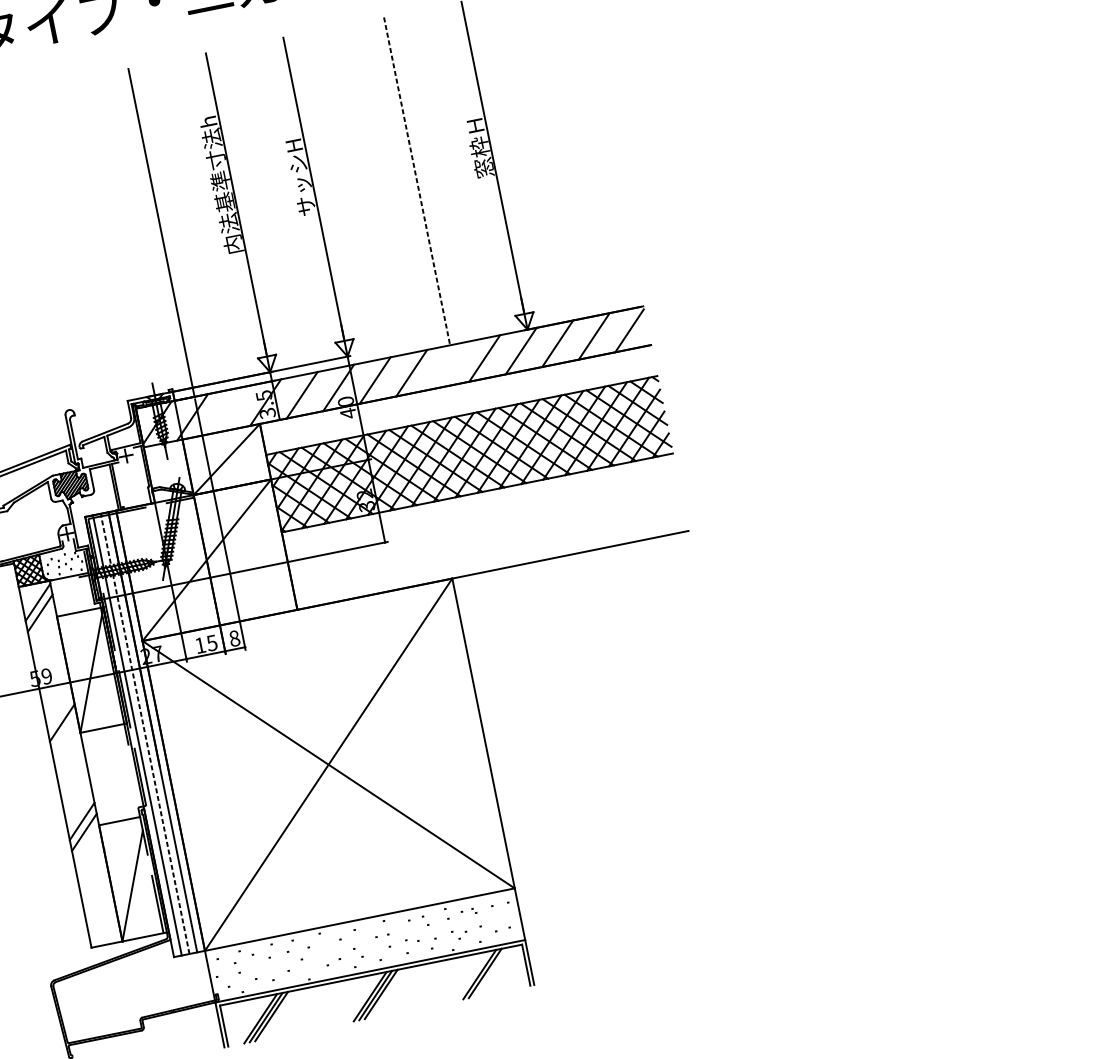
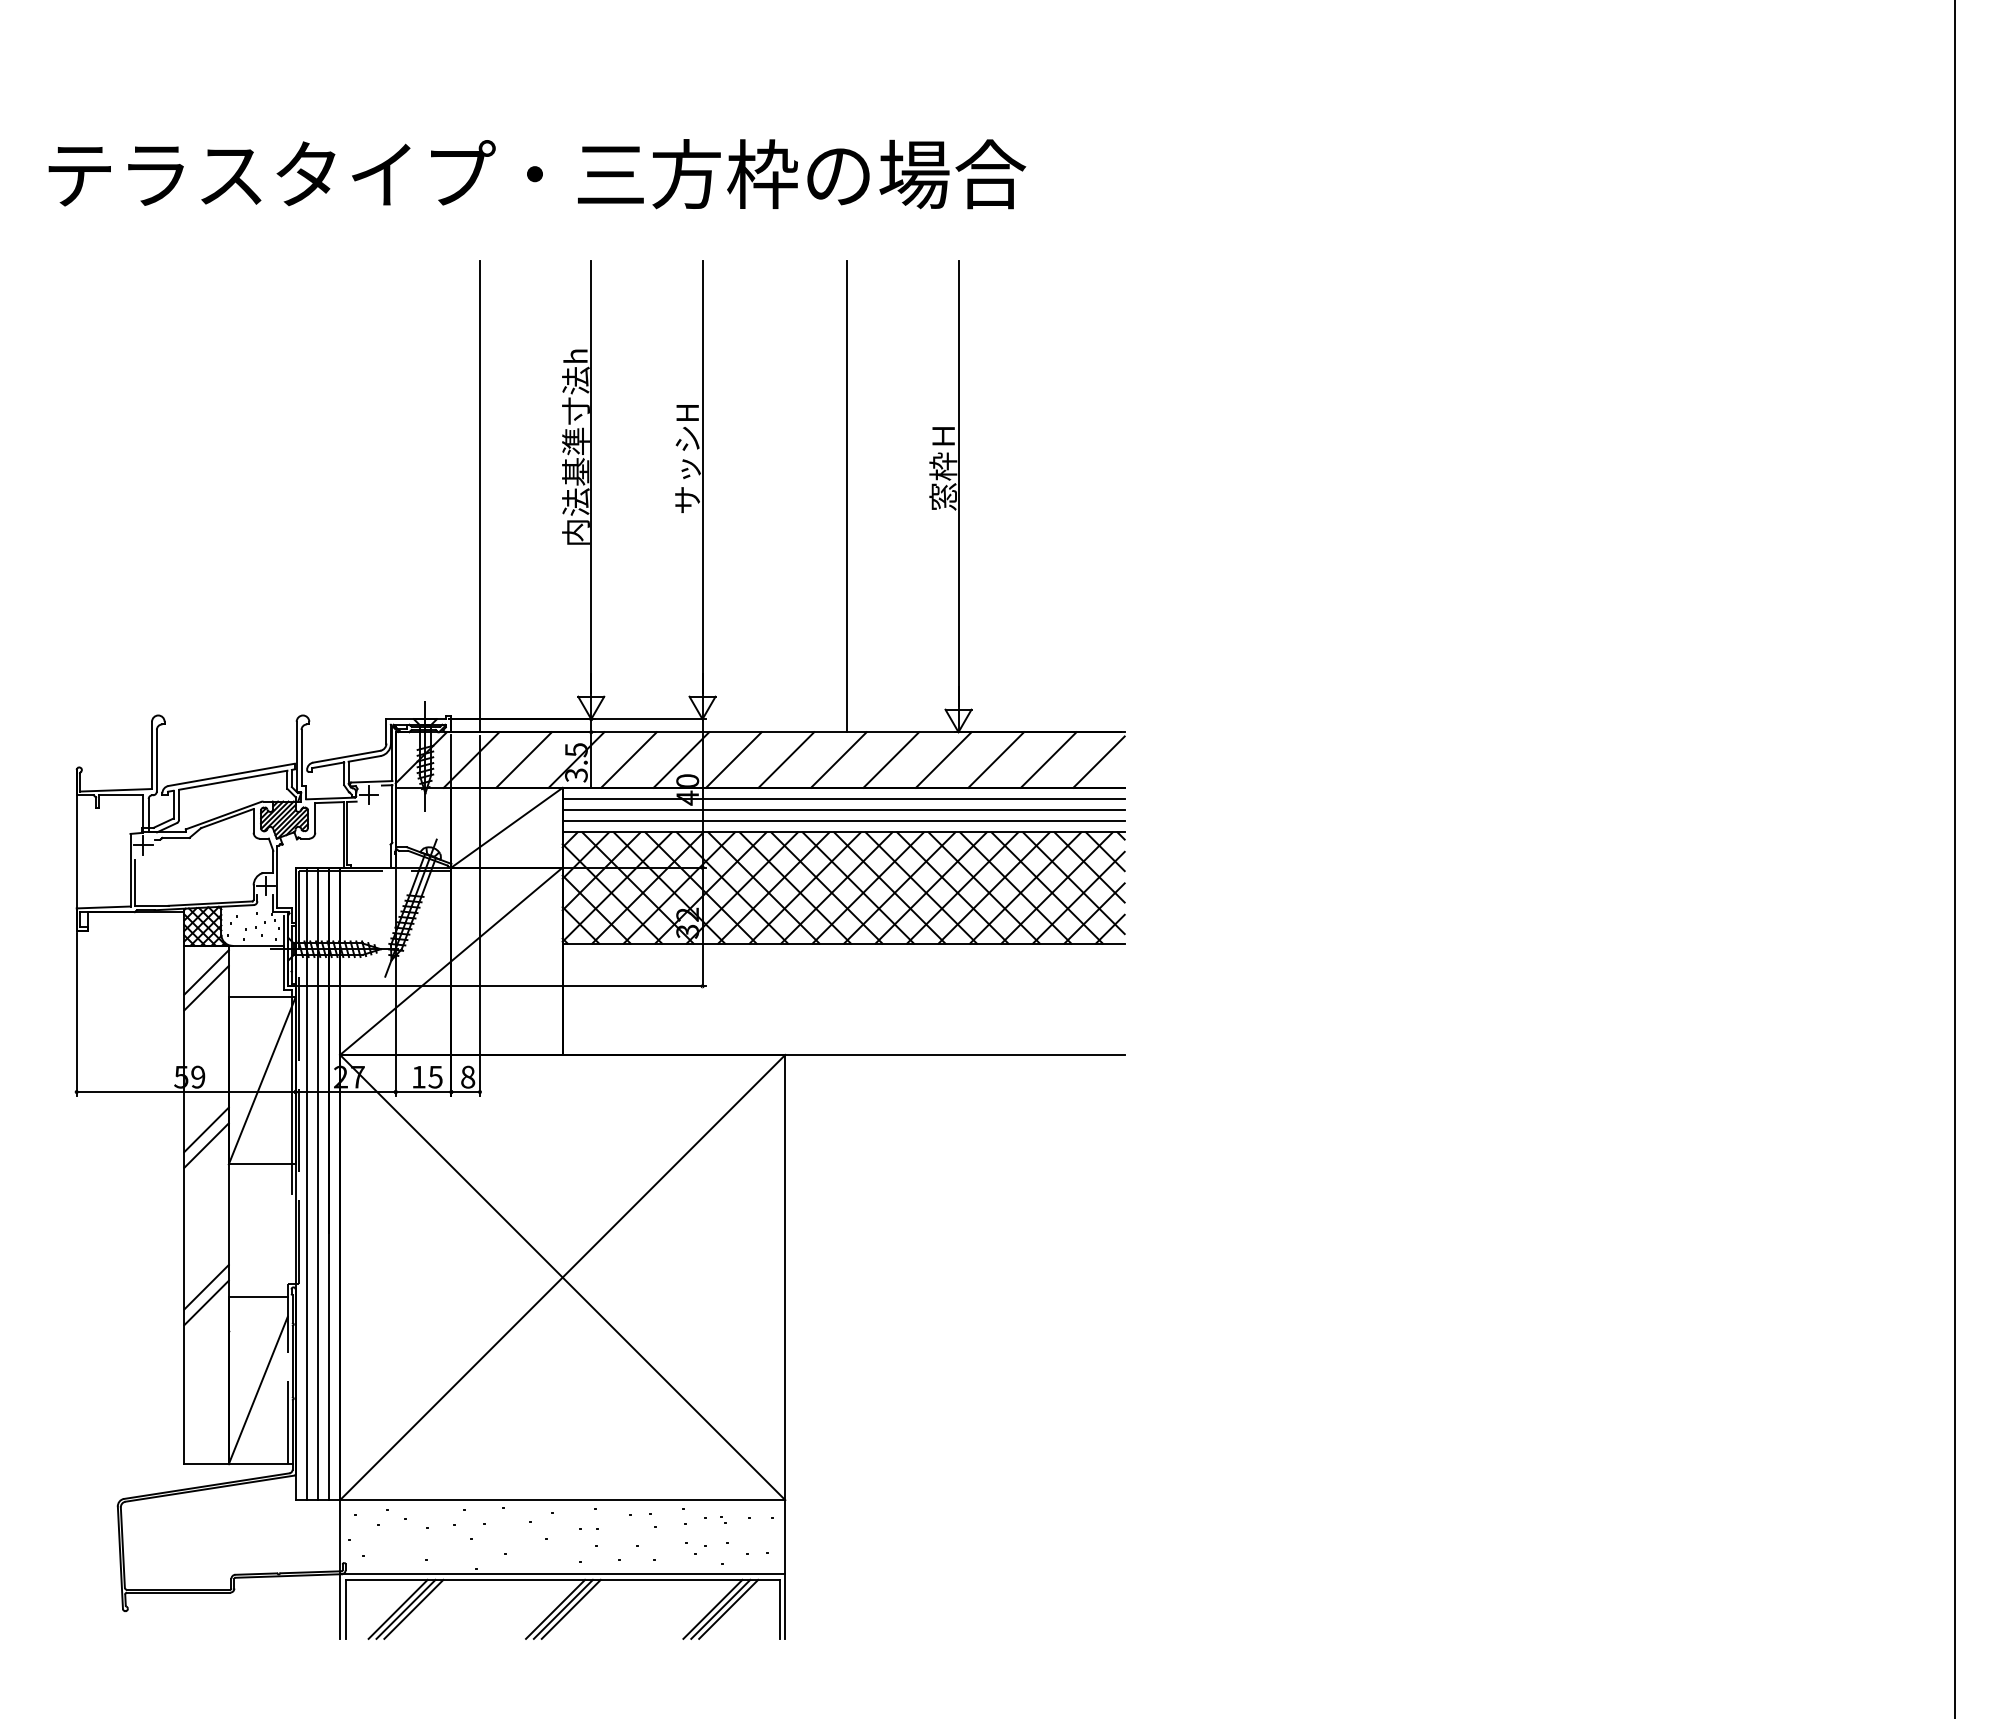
line: (417, 181) -> (847, 496), dashed -> solid
line: (447, 365) -> (838, 759), added
line: (456, 391) -> (843, 798), added
line: (458, 400) -> (843, 810), added
line: (460, 407) -> (843, 821), added
line: (228, 409) -> (523, 759), added
line: (60, 711) -> (206, 1129), added
line: (144, 733) -> (317, 1183), dashed -> solid
line: (490, 971) -> (728, 1608), added

